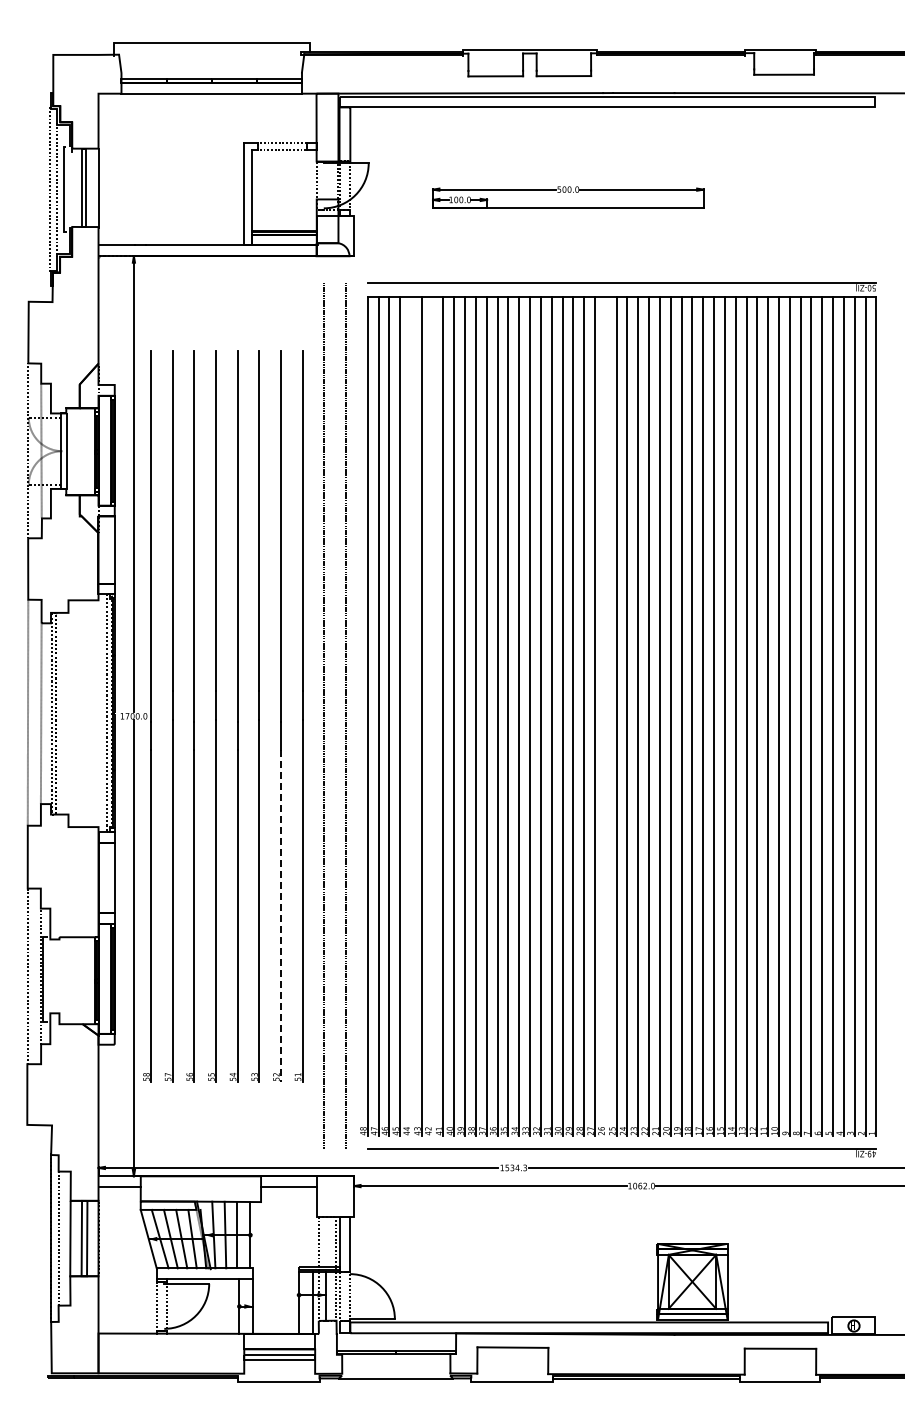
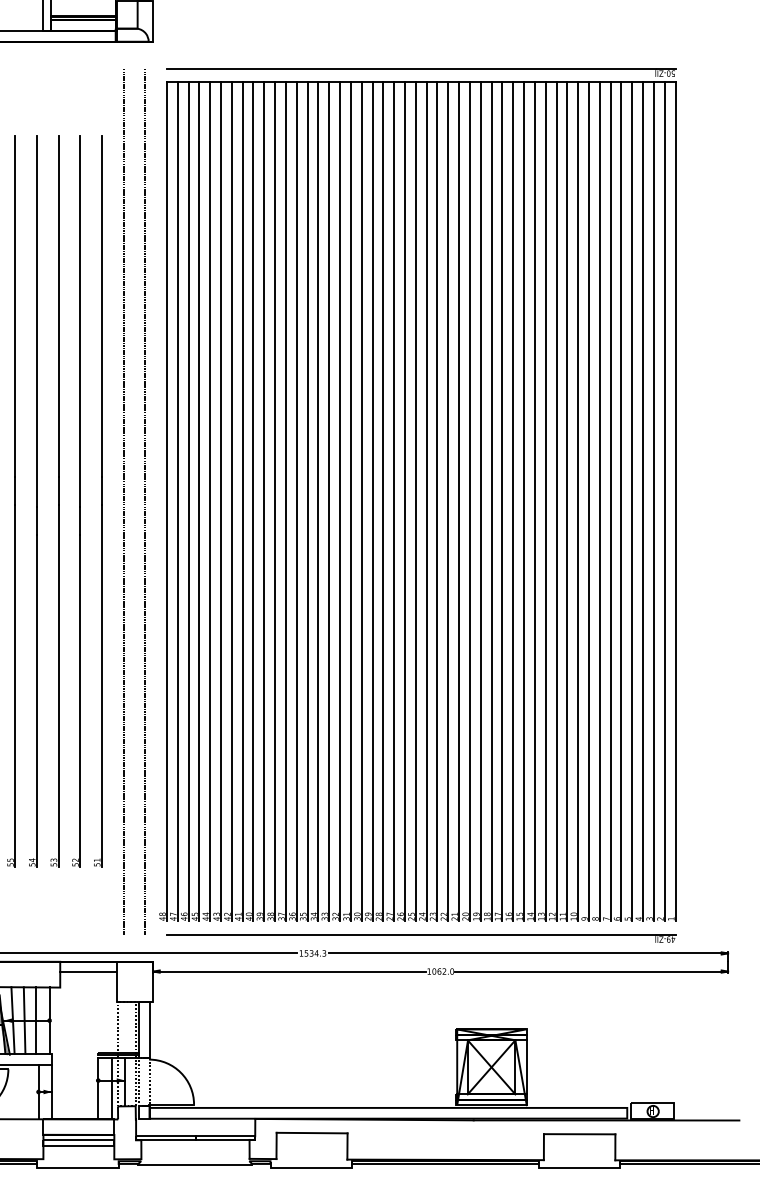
line: (410, 715) -> (209, 500), added
line: (432, 715) -> (231, 500), added
line: (605, 715) -> (404, 500), added
line: (281, 915) -> (80, 700), dashed -> solid

